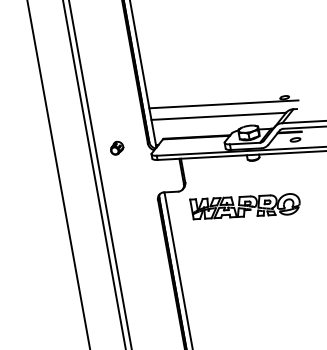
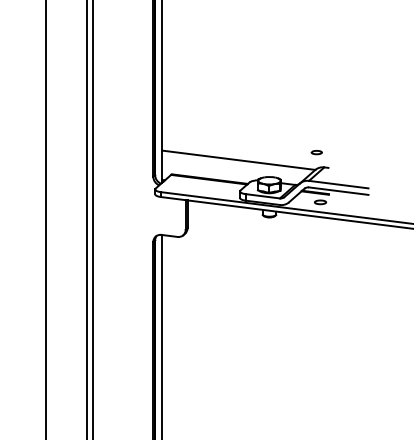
line: (223, 104) -> (246, 147), removed
part: (116, 148) -> (117, 175), removed
part: (245, 205) -> (250, 266), removed

